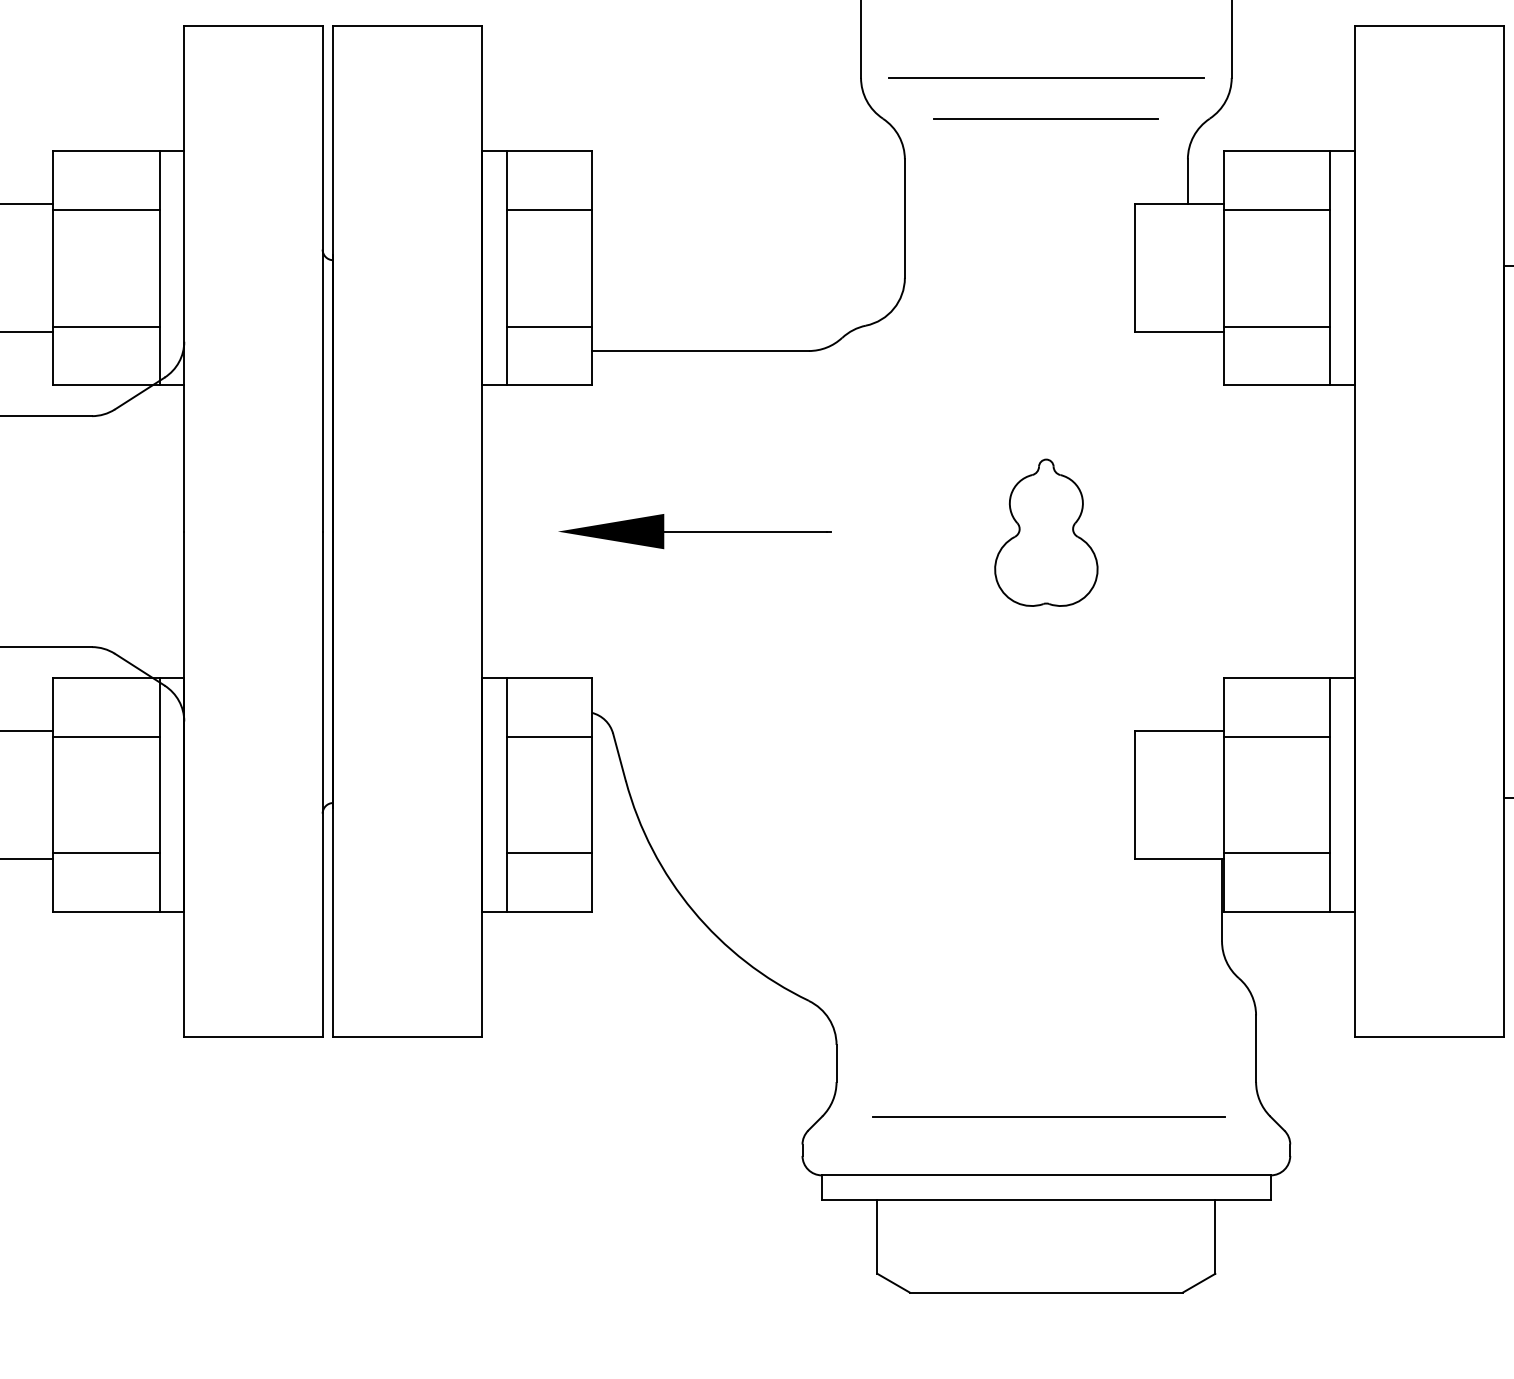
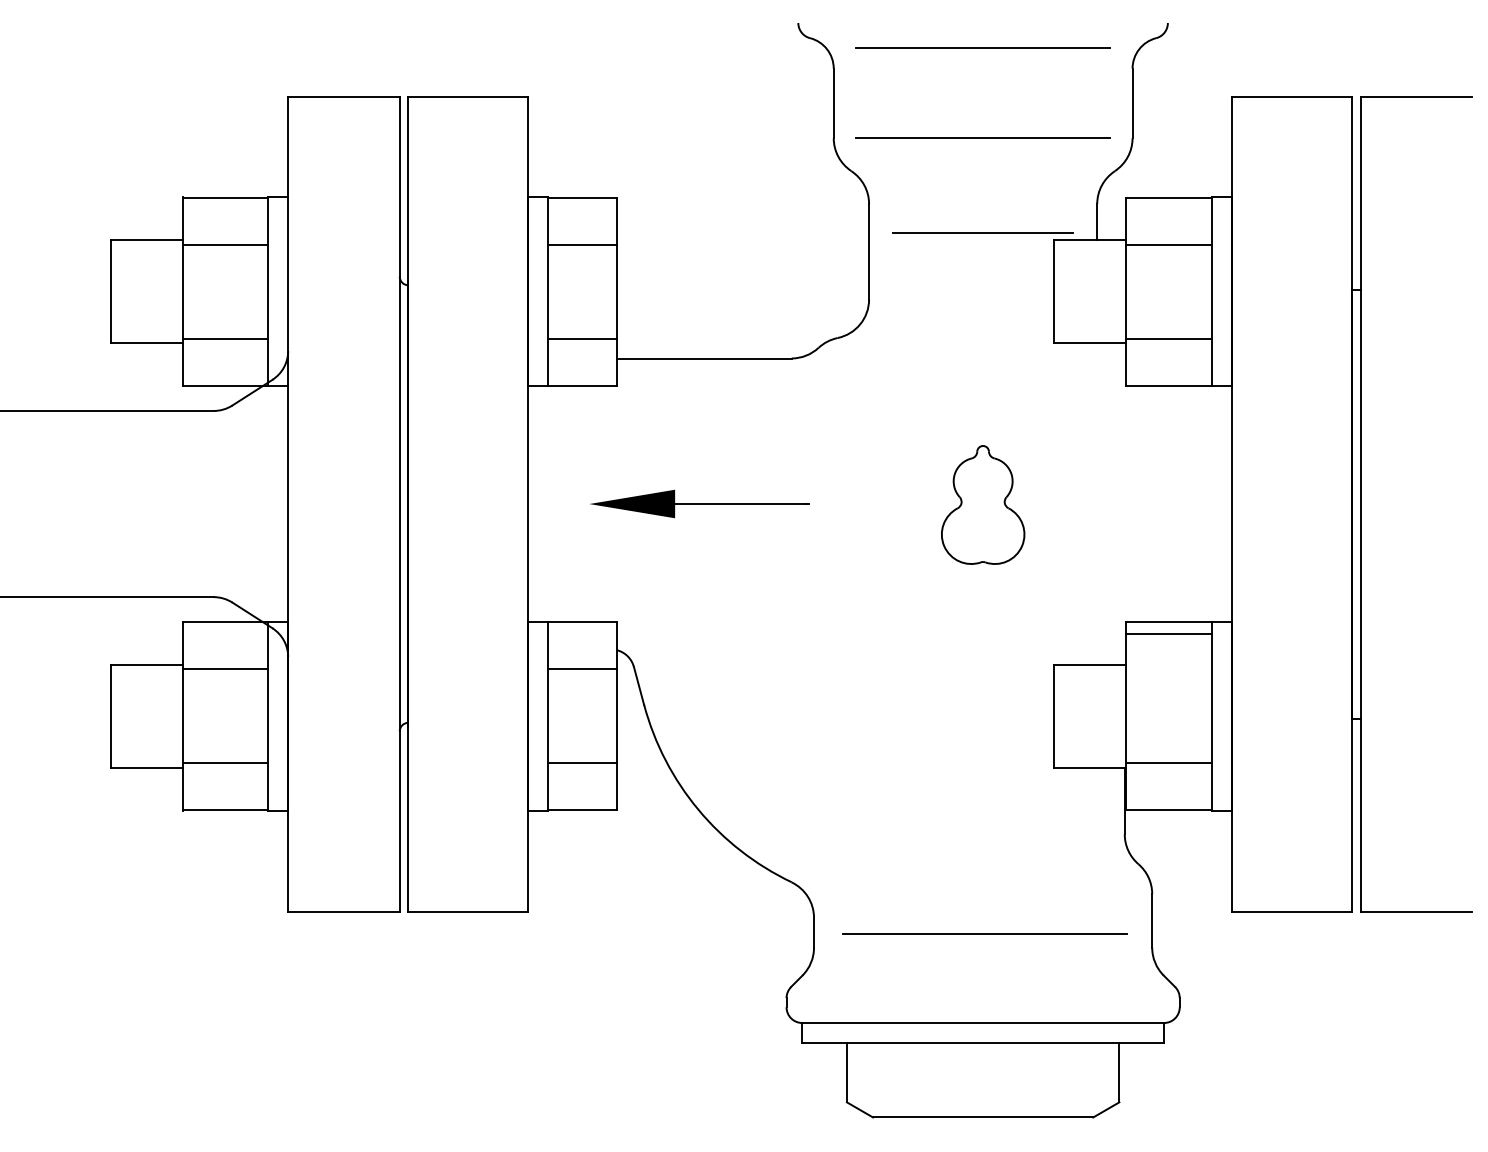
line: (1045, 117) -> (982, 232), moved
line: (1277, 736) -> (1169, 634), moved
line: (1048, 1116) -> (984, 933), moved

